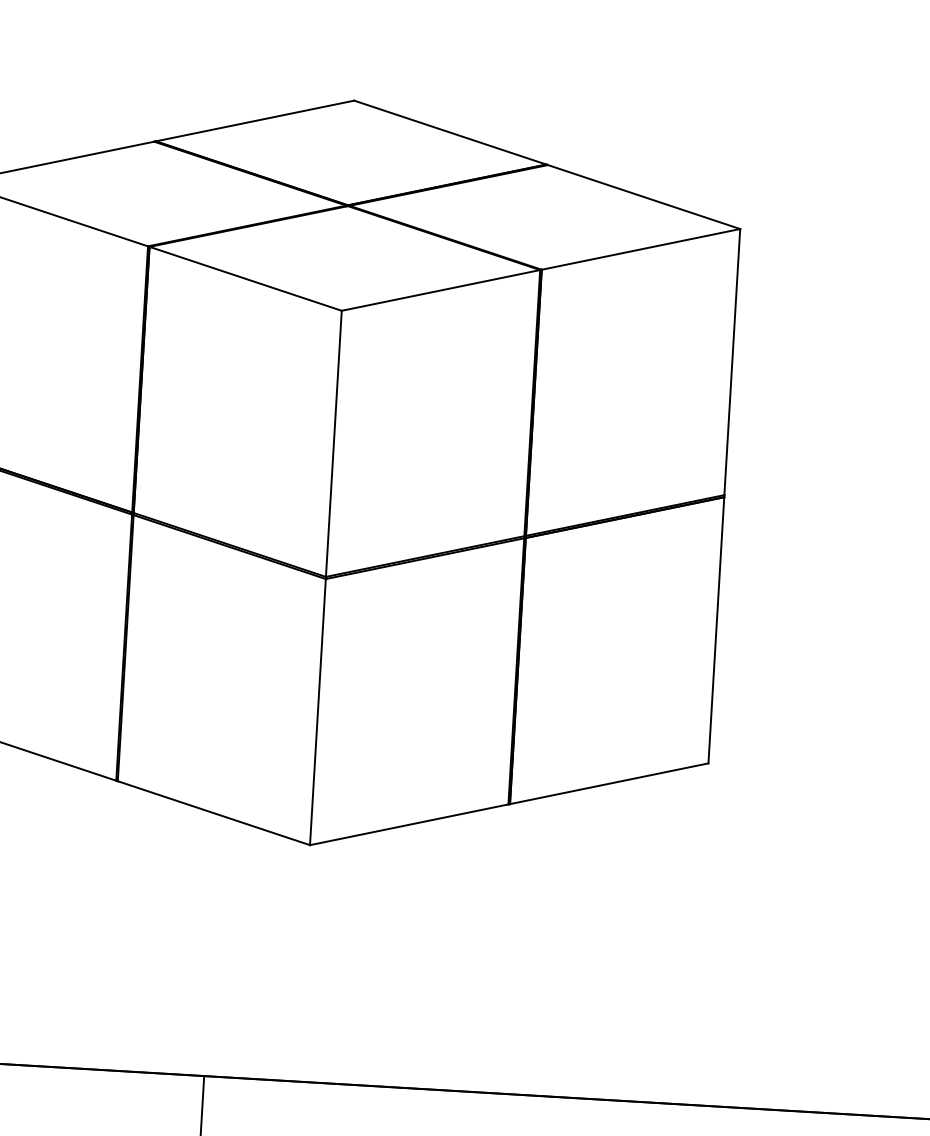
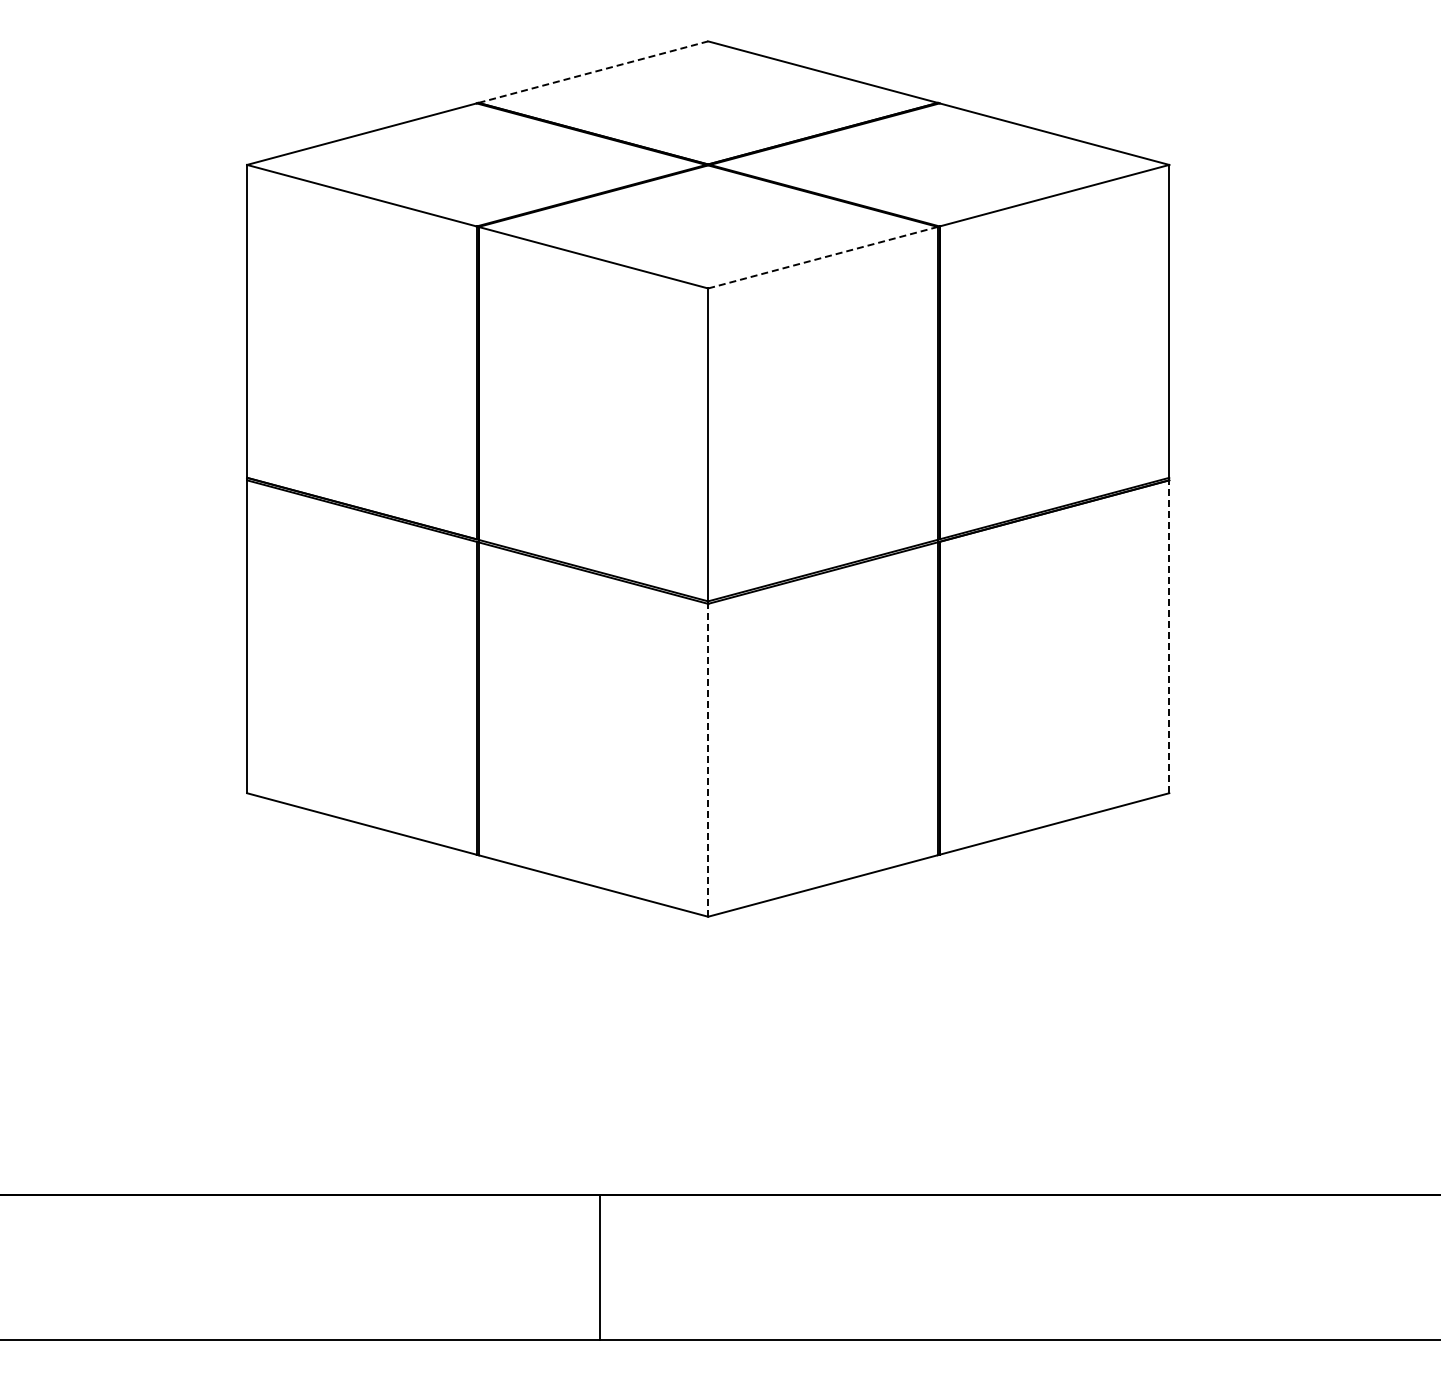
line: (255, 121) -> (593, 72), solid -> dashed
line: (441, 290) -> (823, 257), solid -> dashed
line: (716, 630) -> (1169, 636), solid -> dashed
line: (318, 711) -> (708, 759), solid -> dashed

